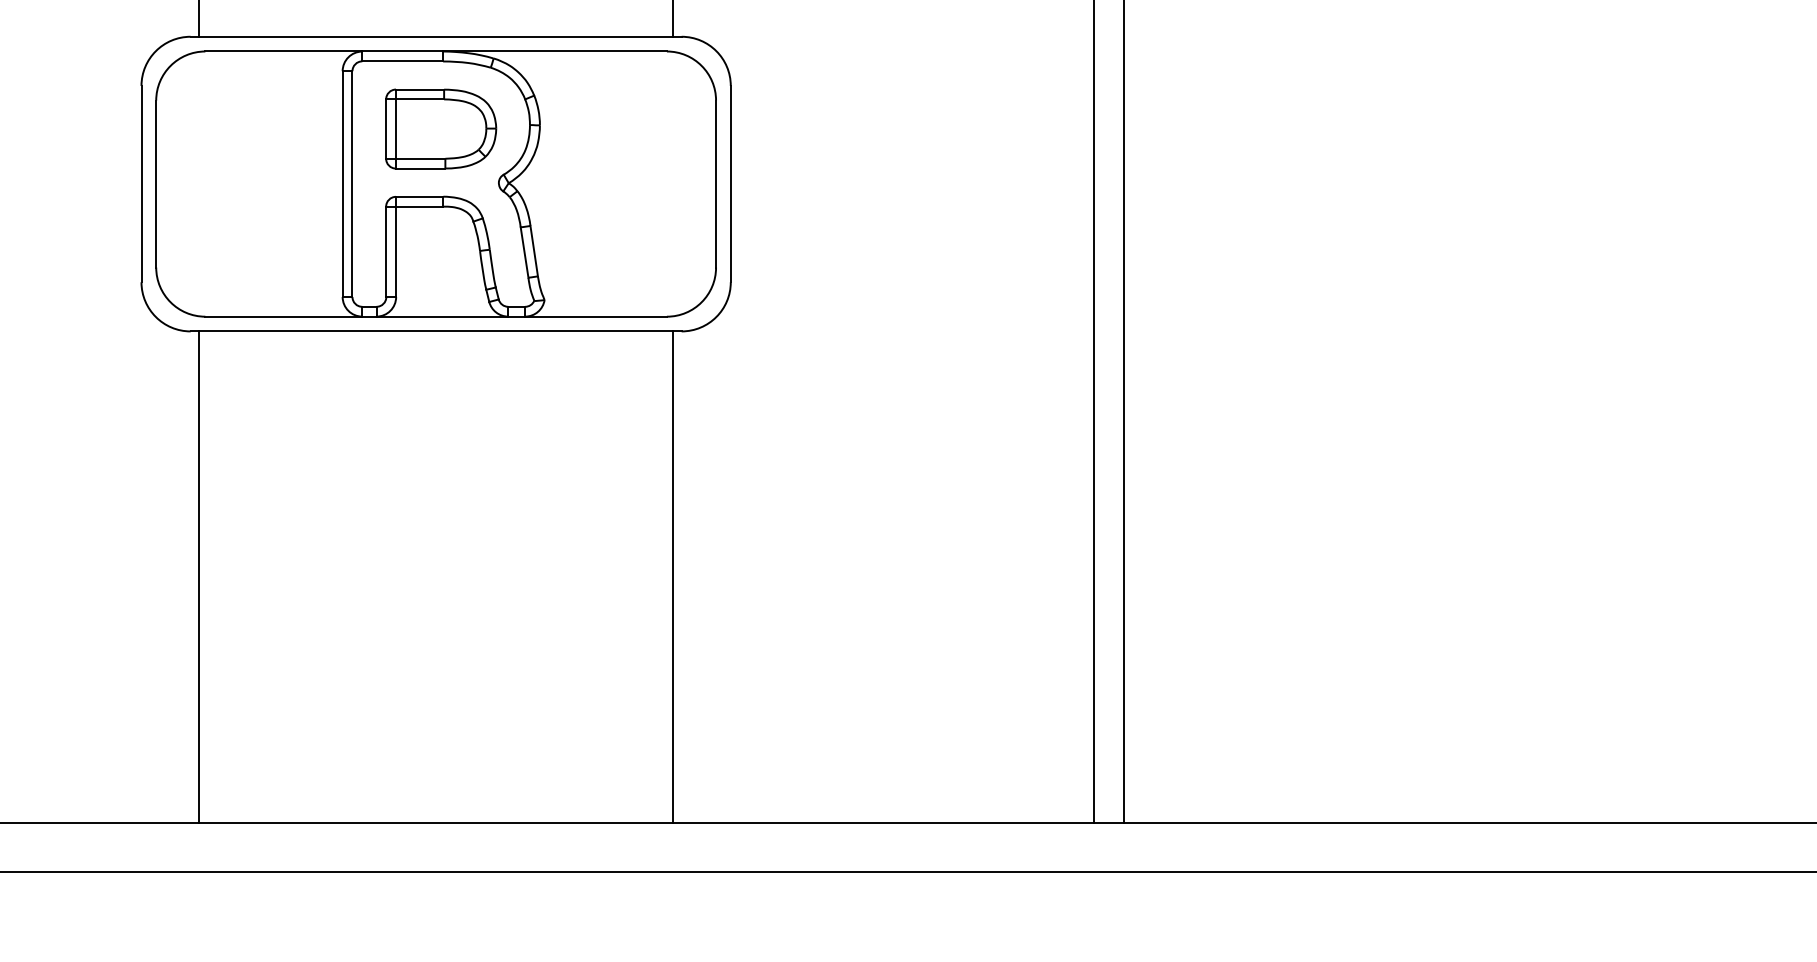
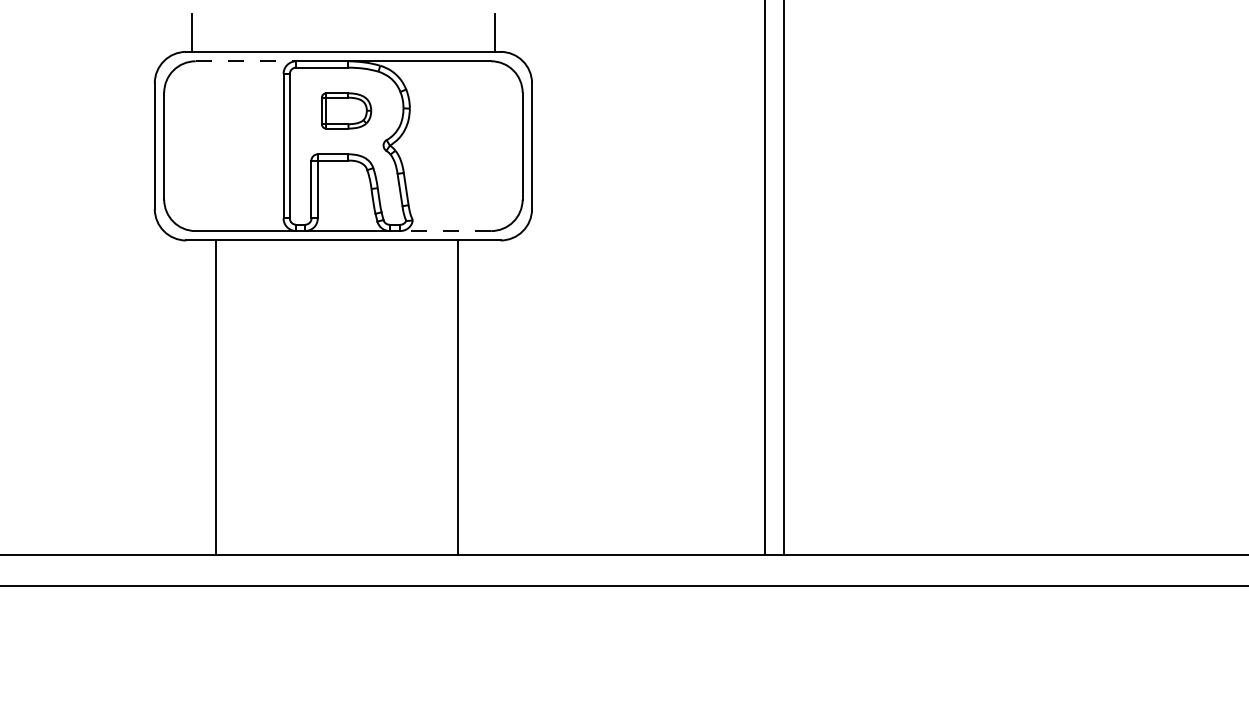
line: (284, 51) -> (246, 61), solid -> dashed
part: (440, 128) -> (346, 110), size x0.7
line: (595, 317) -> (445, 231), solid -> dashed
line: (198, 576) -> (215, 397), moved
line: (673, 576) -> (458, 397), moved

